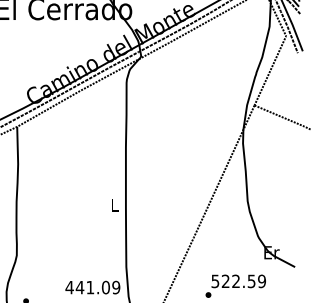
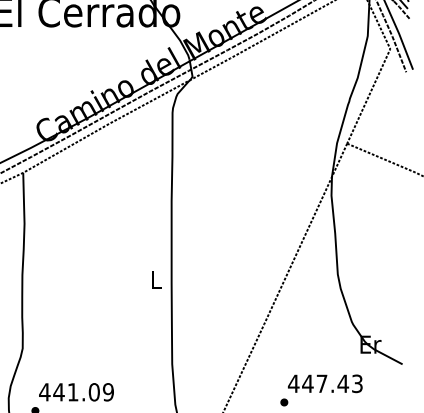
text: (237, 281) -> (324, 383), 522.59 -> 447.43
text: (92, 287) -> (76, 392), moved

